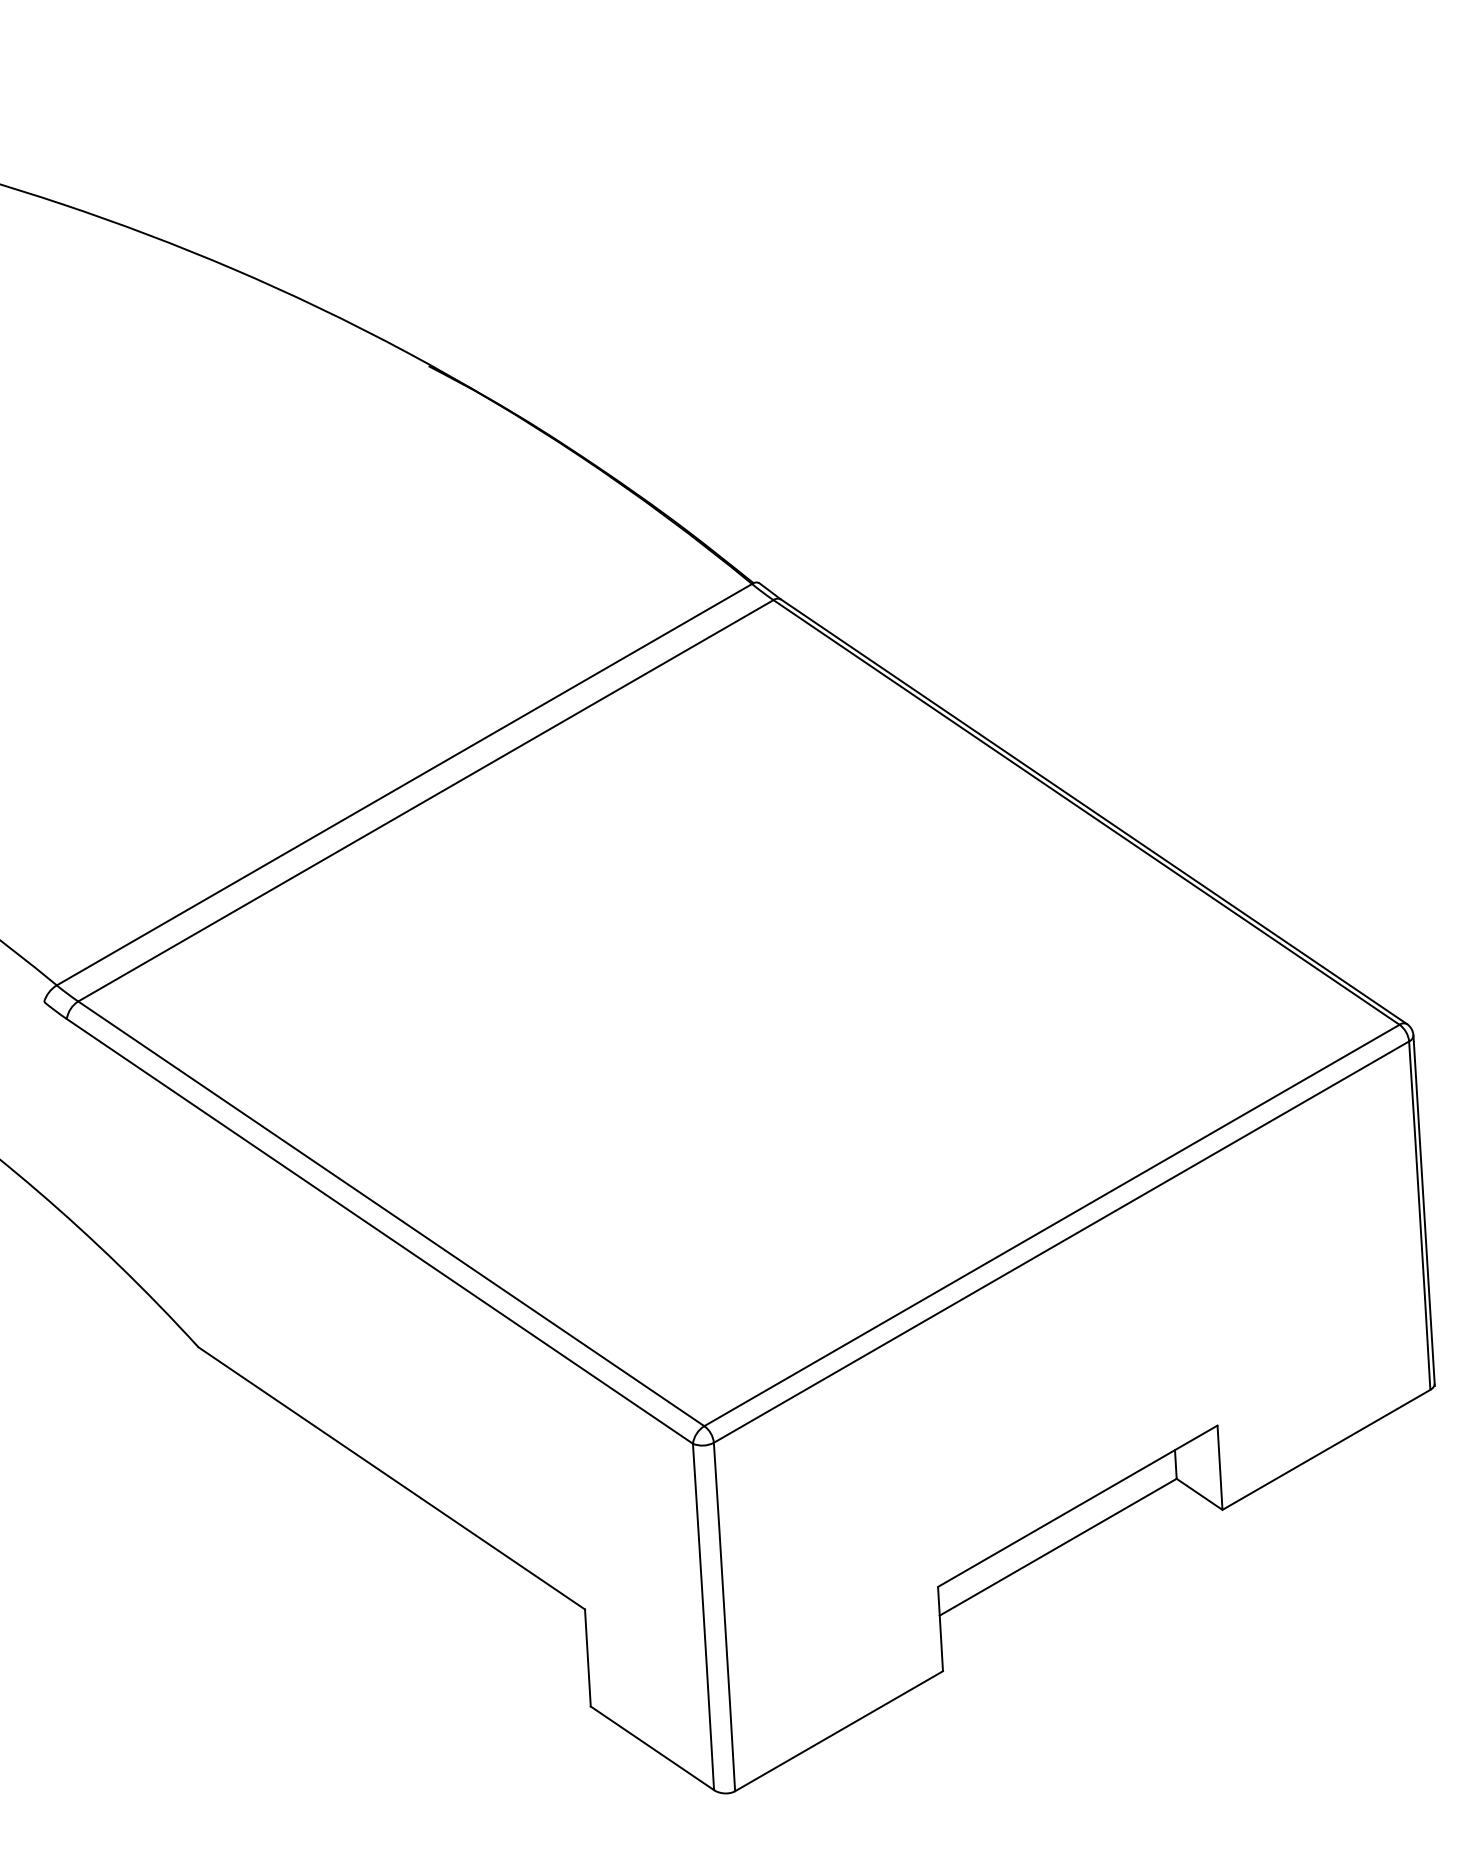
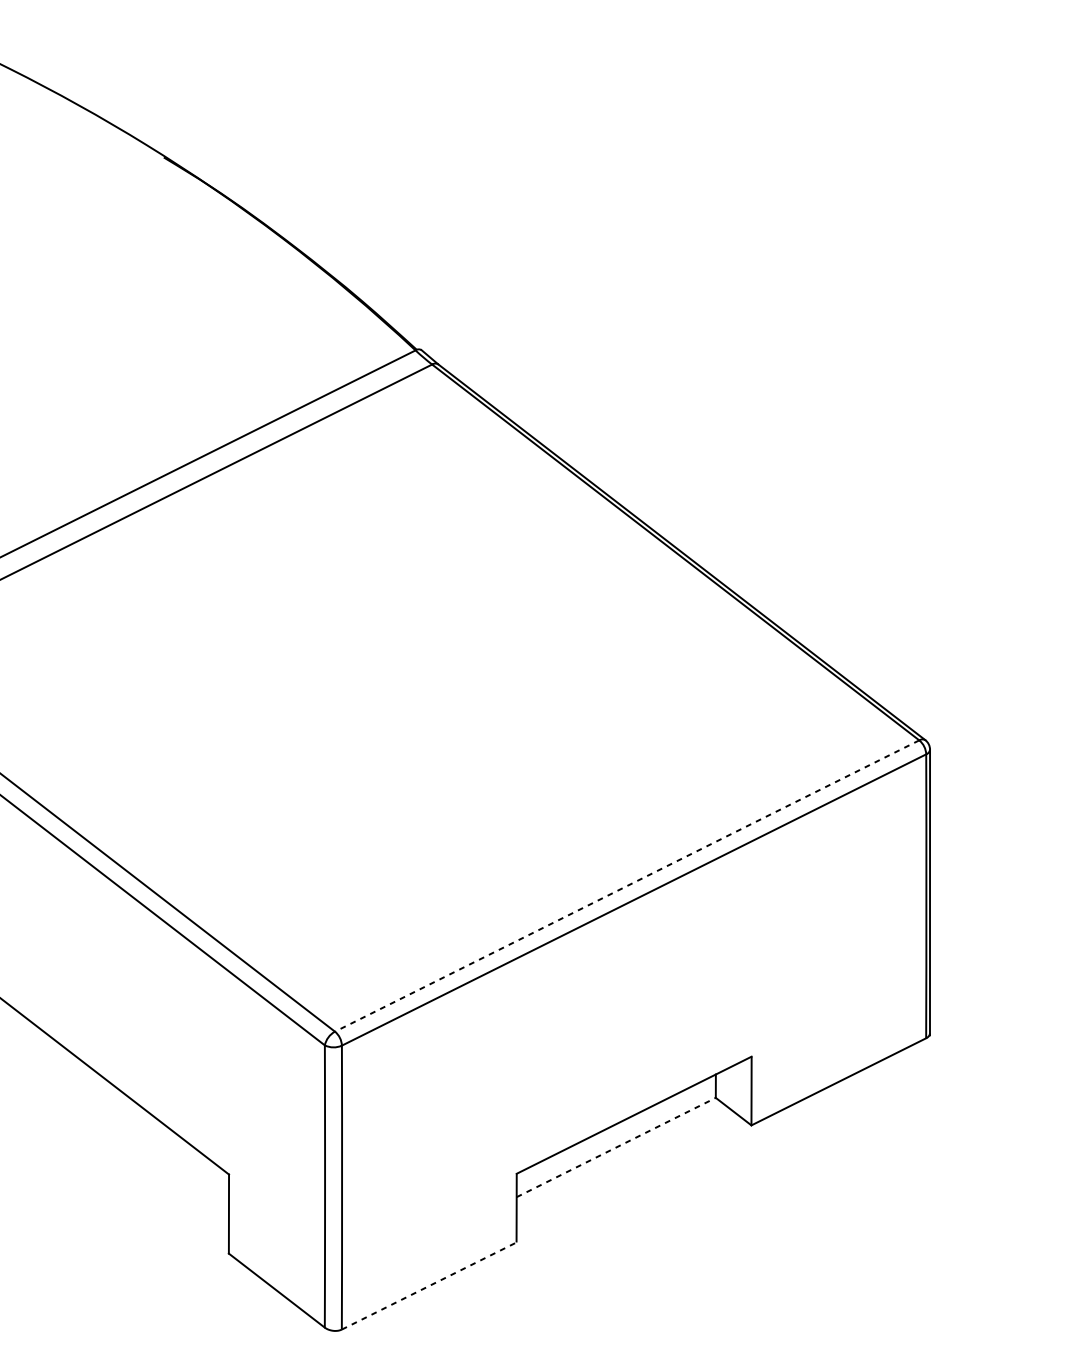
line: (1051, 1225) -> (626, 886), solid -> dashed
line: (1058, 1547) -> (616, 1147), solid -> dashed
line: (839, 1731) -> (429, 1286), solid -> dashed

